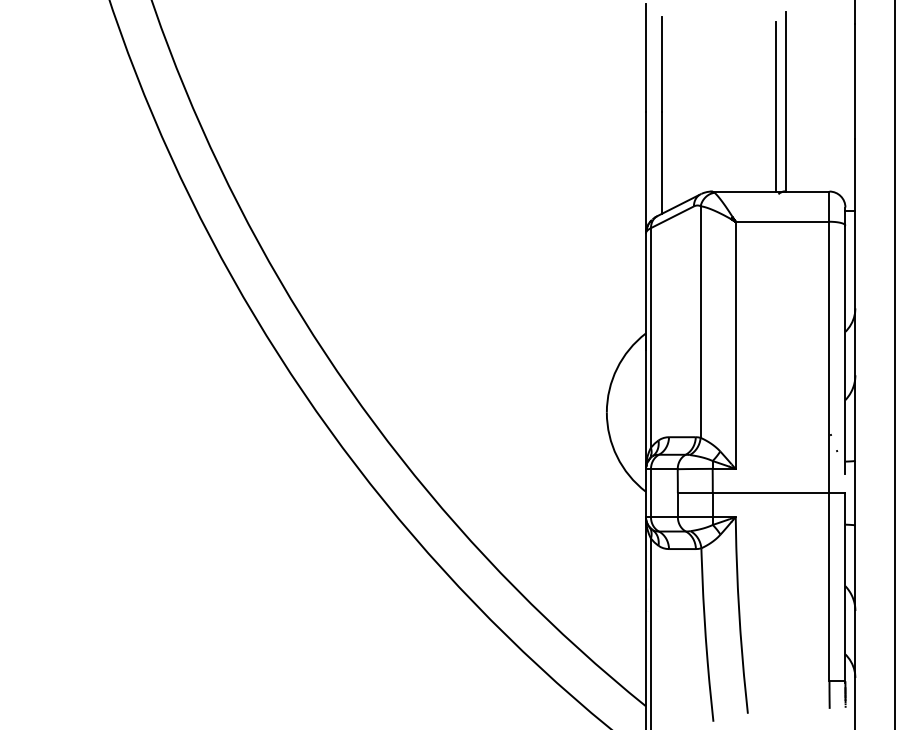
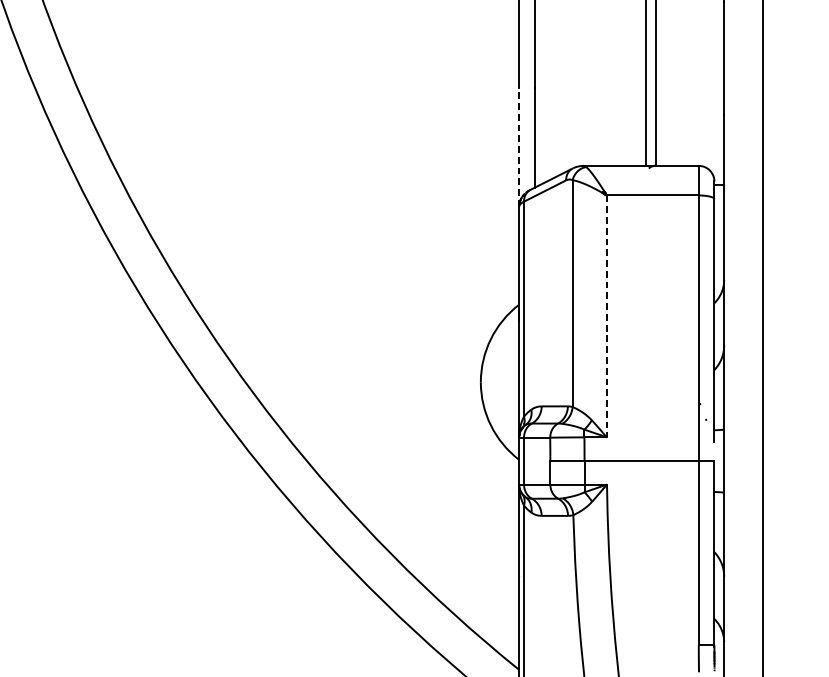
line: (645, 172) -> (518, 147), solid -> dashed
line: (735, 345) -> (606, 316), solid -> dashed

